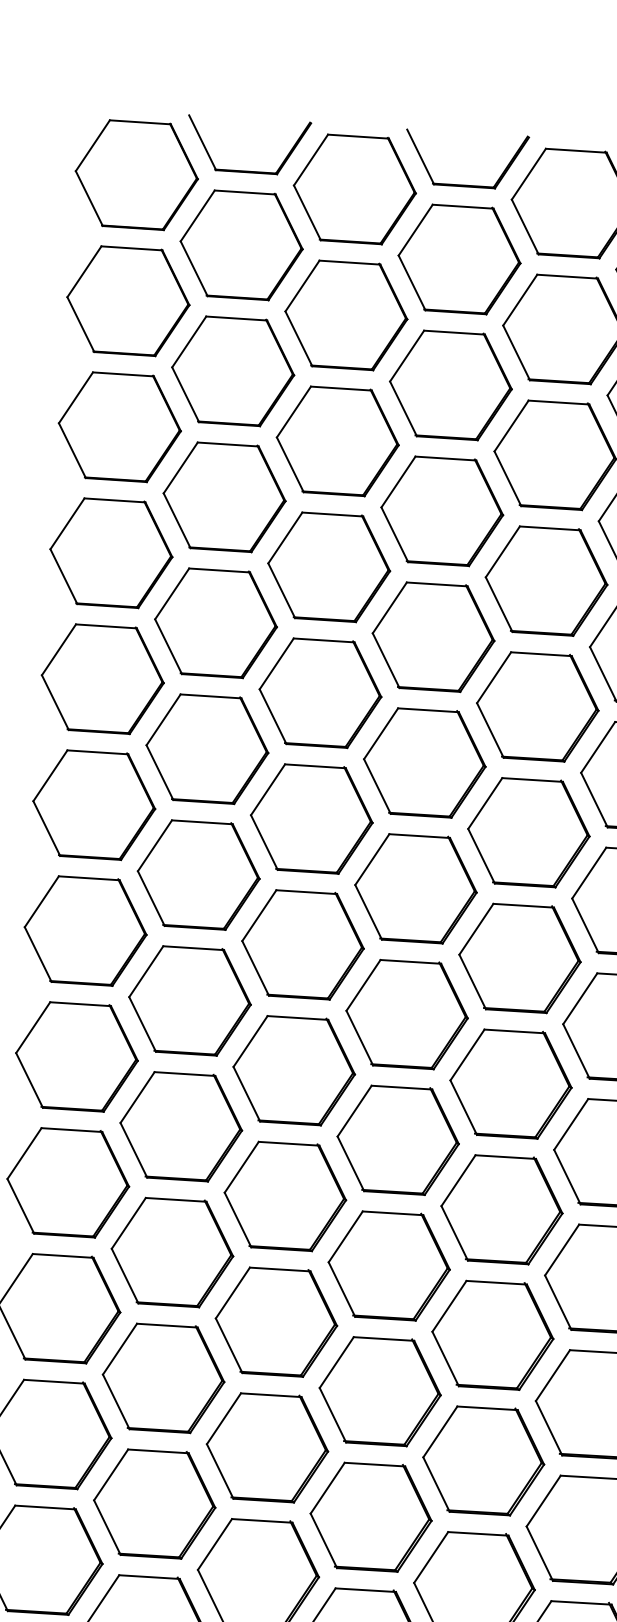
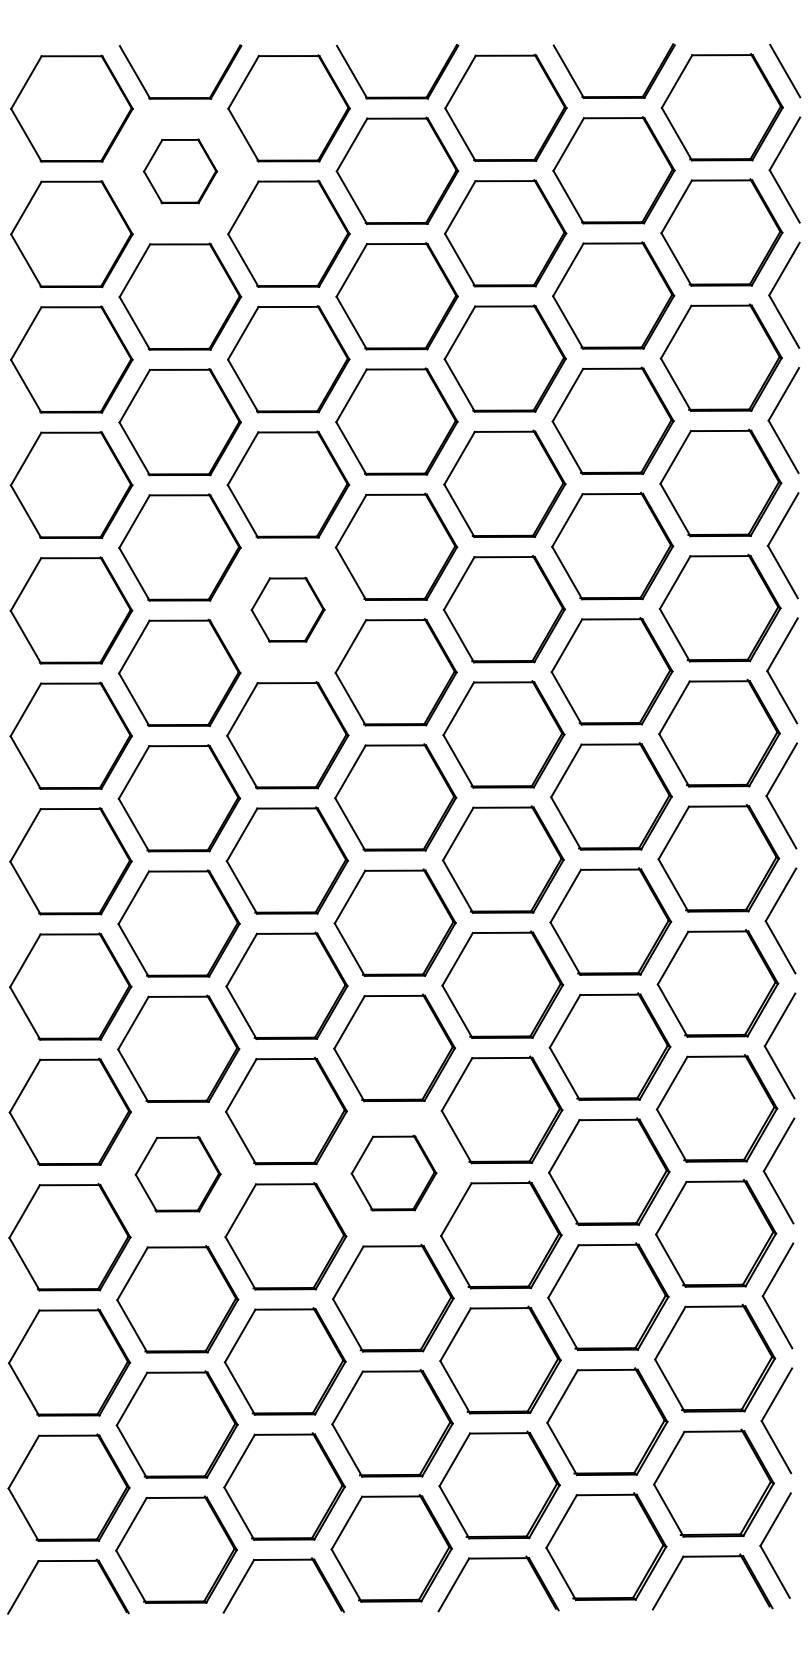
part: (241, 245) -> (180, 171), size x0.6
part: (319, 692) -> (287, 609), size x0.6
part: (171, 1252) -> (177, 1174), size x0.7
part: (388, 1264) -> (393, 1172), size x0.7

